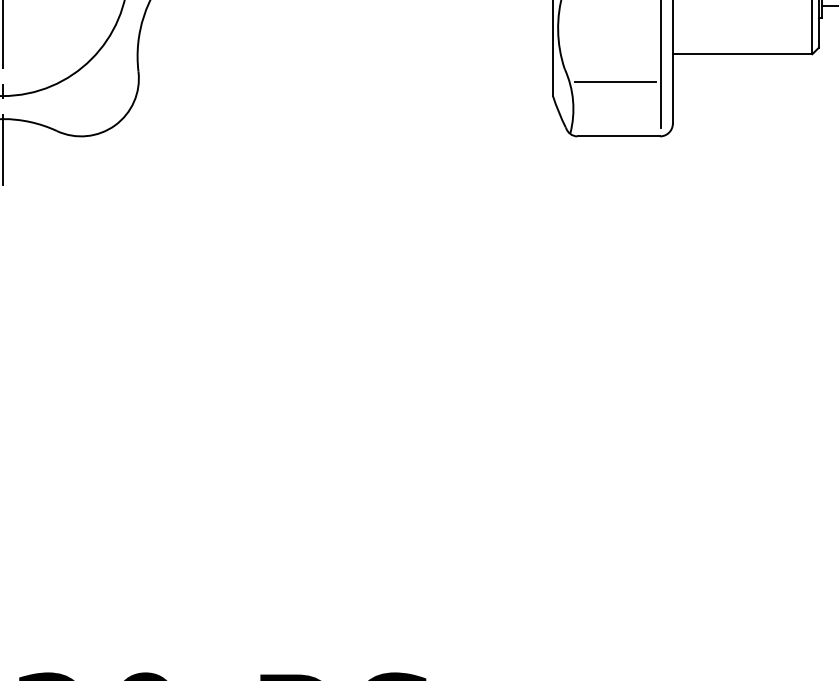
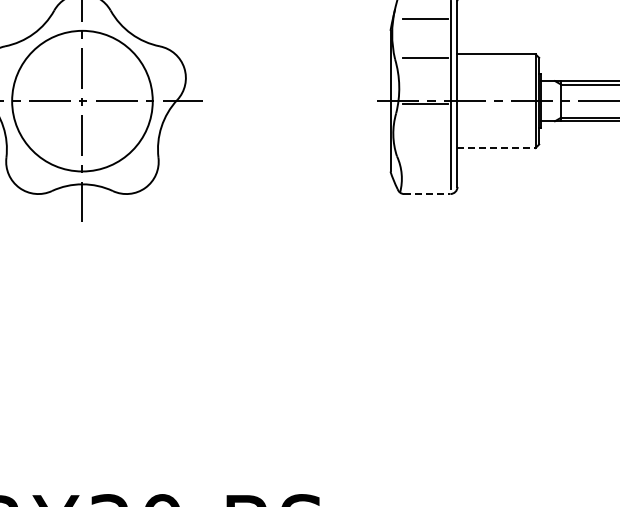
line: (744, 54) -> (497, 148), solid -> dashed
line: (613, 81) -> (424, 163), removed
line: (619, 137) -> (427, 194), solid -> dashed

